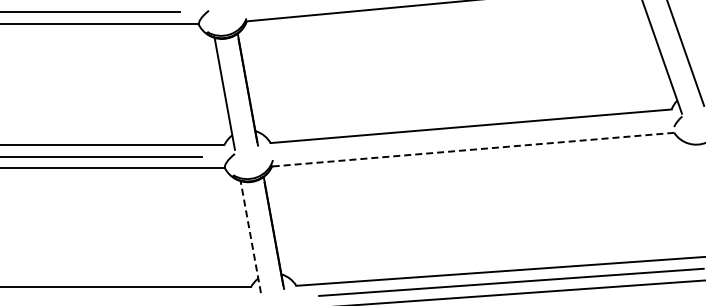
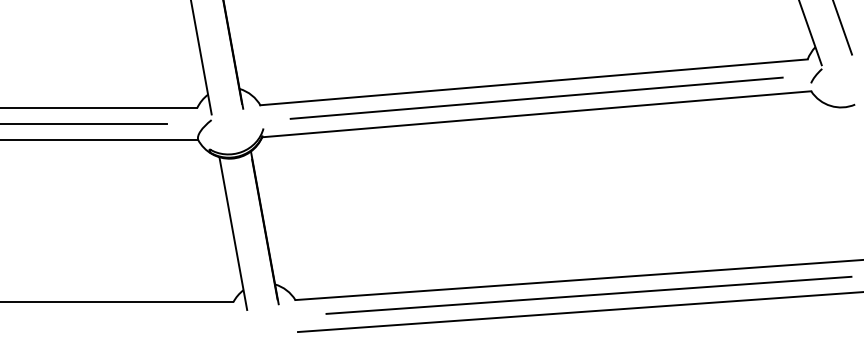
line: (472, 137) -> (535, 97), added
line: (473, 149) -> (537, 114), dashed -> solid
line: (250, 237) -> (232, 234), dashed -> solid

